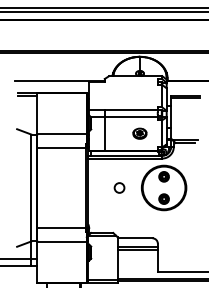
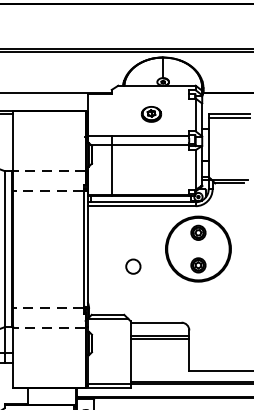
part: (139, 133) -> (150, 114), moved
line: (62, 134) -> (50, 170), solid -> dashed
line: (60, 148) -> (47, 191), solid -> dashed
circle: (119, 187) -> (133, 265), moved
line: (60, 227) -> (47, 306), solid -> dashed
line: (62, 241) -> (50, 327), solid -> dashed

